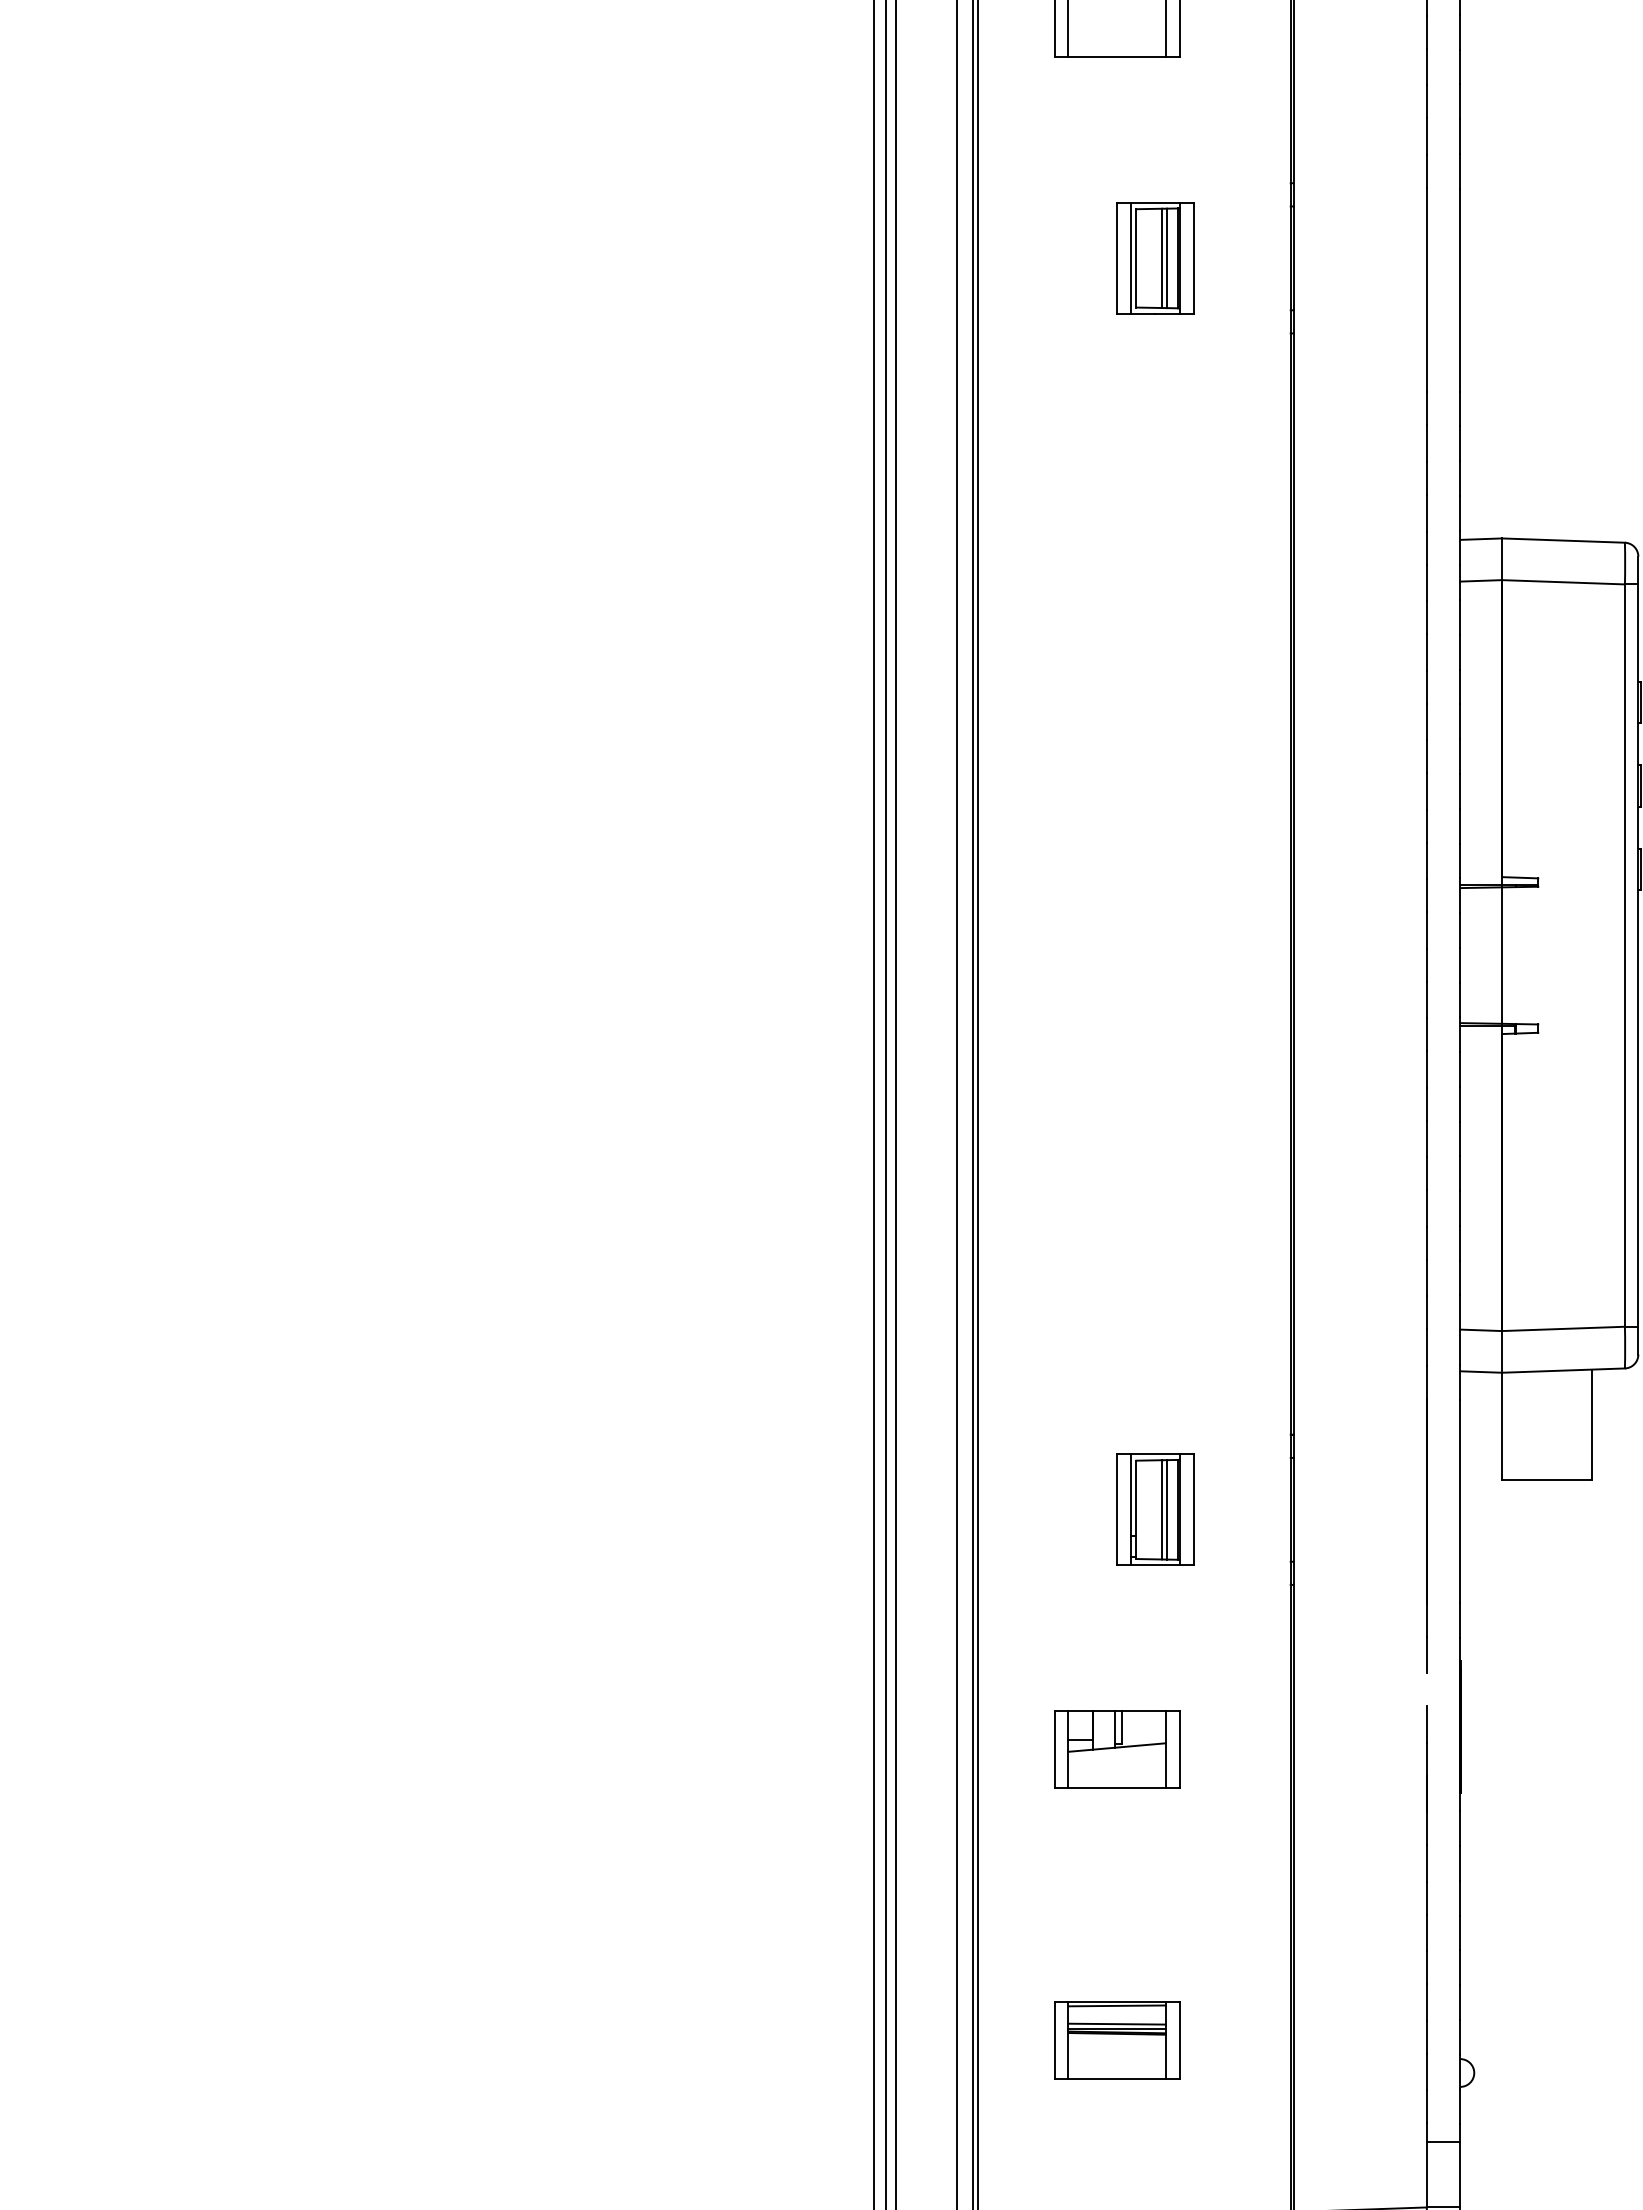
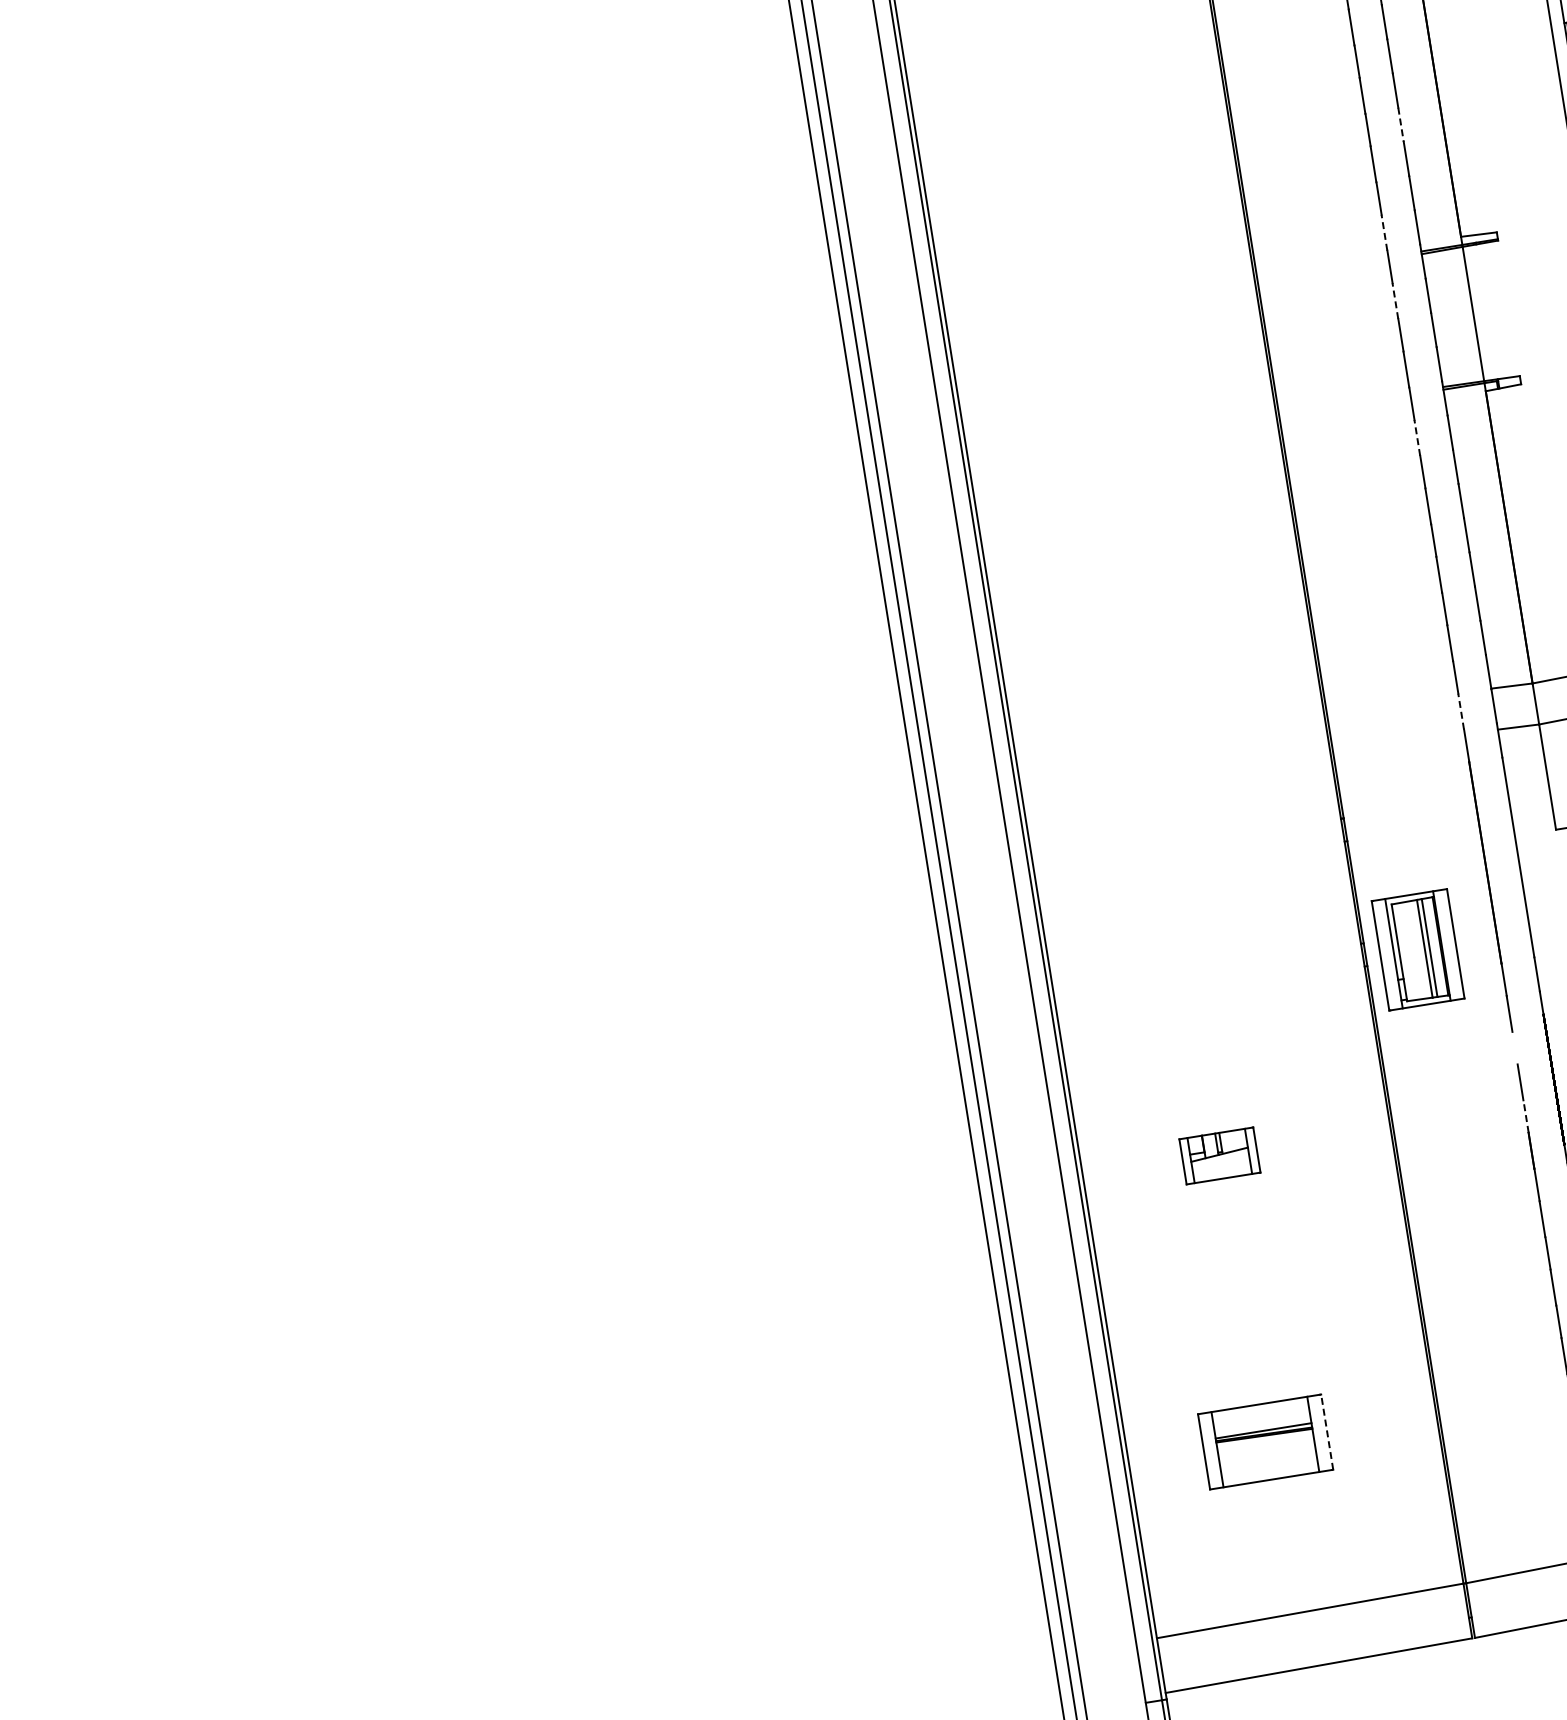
line: (1460, 757) -> (1401, 125), solid -> dashed
line: (1426, 860) -> (1384, 232), solid -> dashed
line: (1426, 929) -> (1394, 300), solid -> dashed
line: (1426, 1068) -> (1416, 437), solid -> dashed
line: (1426, 1347) -> (1460, 711), solid -> dashed
part: (1155, 1509) -> (1418, 949), moved
part: (1117, 1749) -> (1220, 1155), size x0.6
line: (1426, 1759) -> (1525, 1116), solid -> dashed
line: (1116, 2005) -> (1259, 1407), removed
line: (1116, 2023) -> (1262, 1425), removed
line: (1179, 2039) -> (1326, 1431), solid -> dashed

